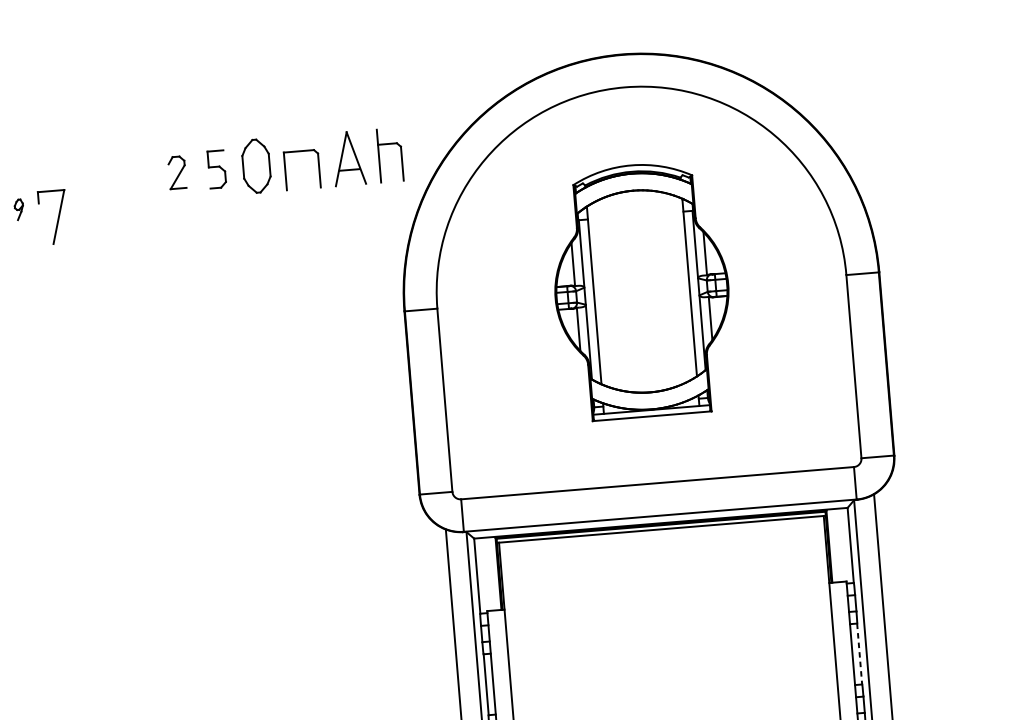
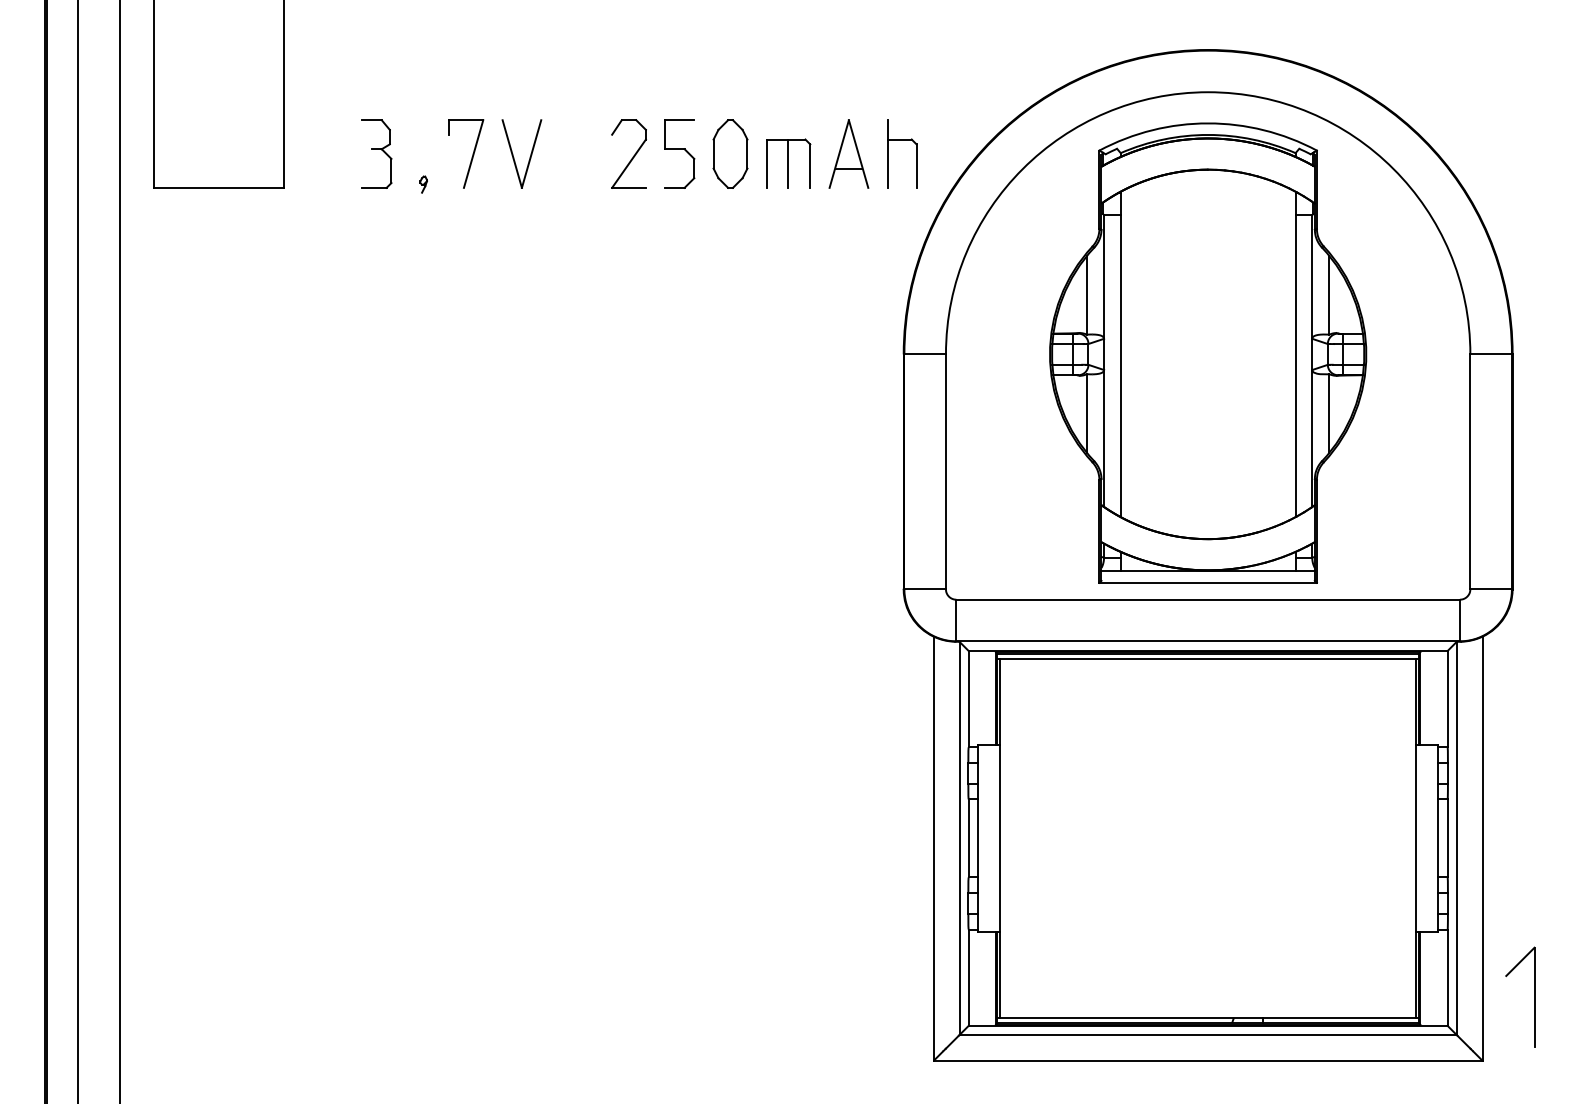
part: (216, 169) -> (679, 153), size x1.43
line: (301, 169) -> (787, 163), added
part: (176, 172) -> (628, 153), size x1.67
part: (87, 179) -> (513, 153), added
part: (18, 209) -> (423, 184), size x0.62
part: (53, 217) -> (466, 153), moved
part: (642, 290) -> (1208, 352), size x1.43
line: (859, 654) -> (1447, 838), dashed -> solid

